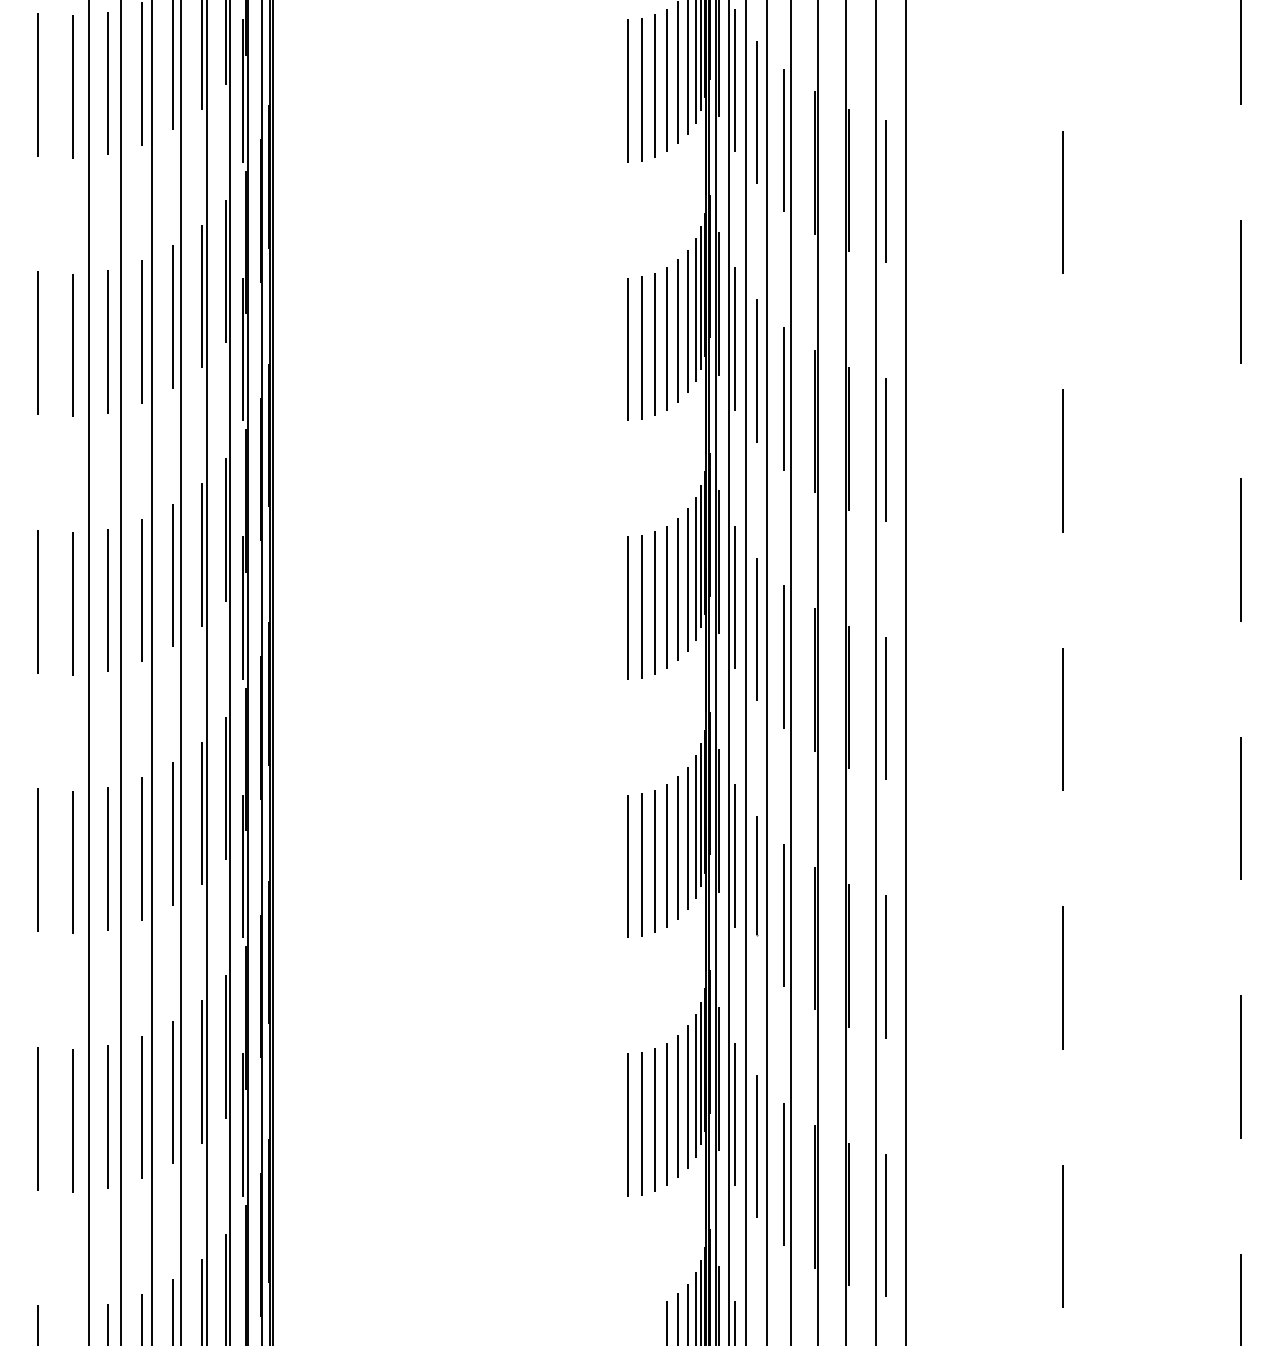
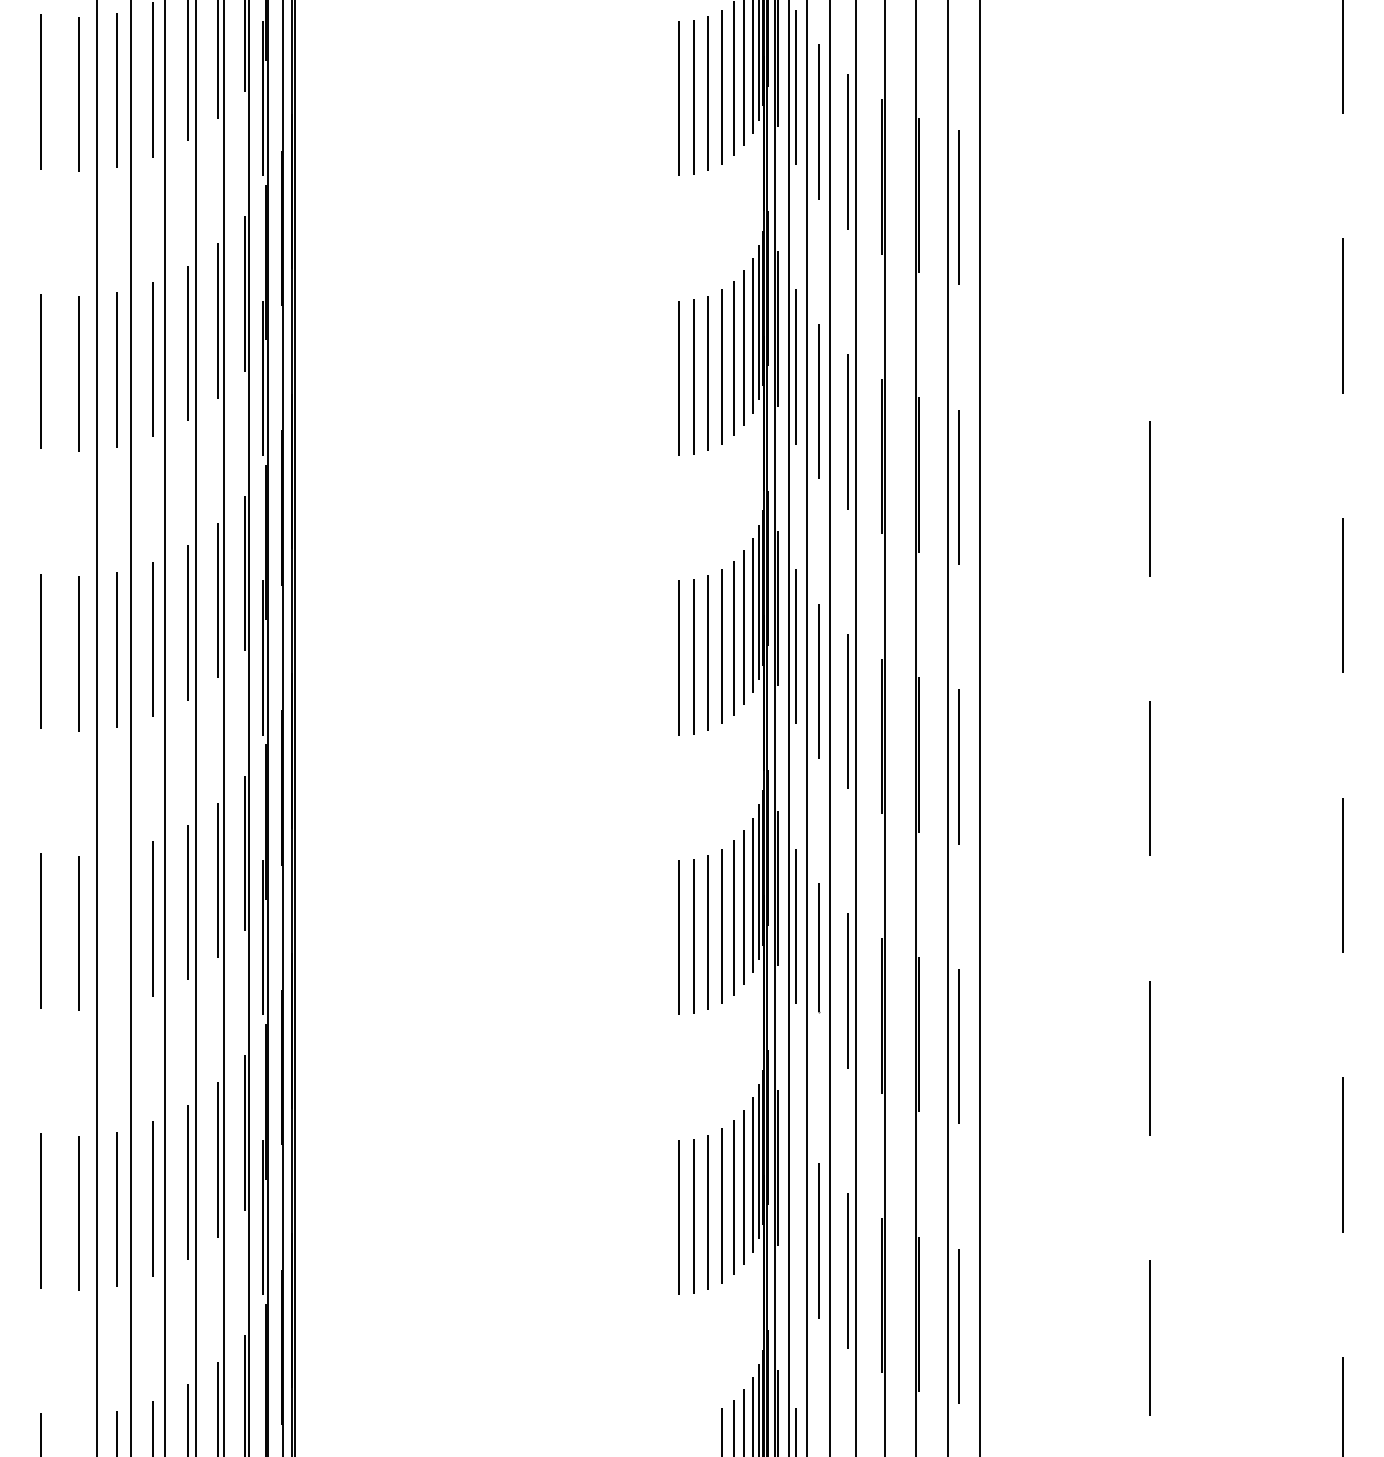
line: (1062, 202) -> (1149, 219), removed
line: (108, 858) -> (117, 929), removed
line: (735, 1114) -> (795, 1206), removed

